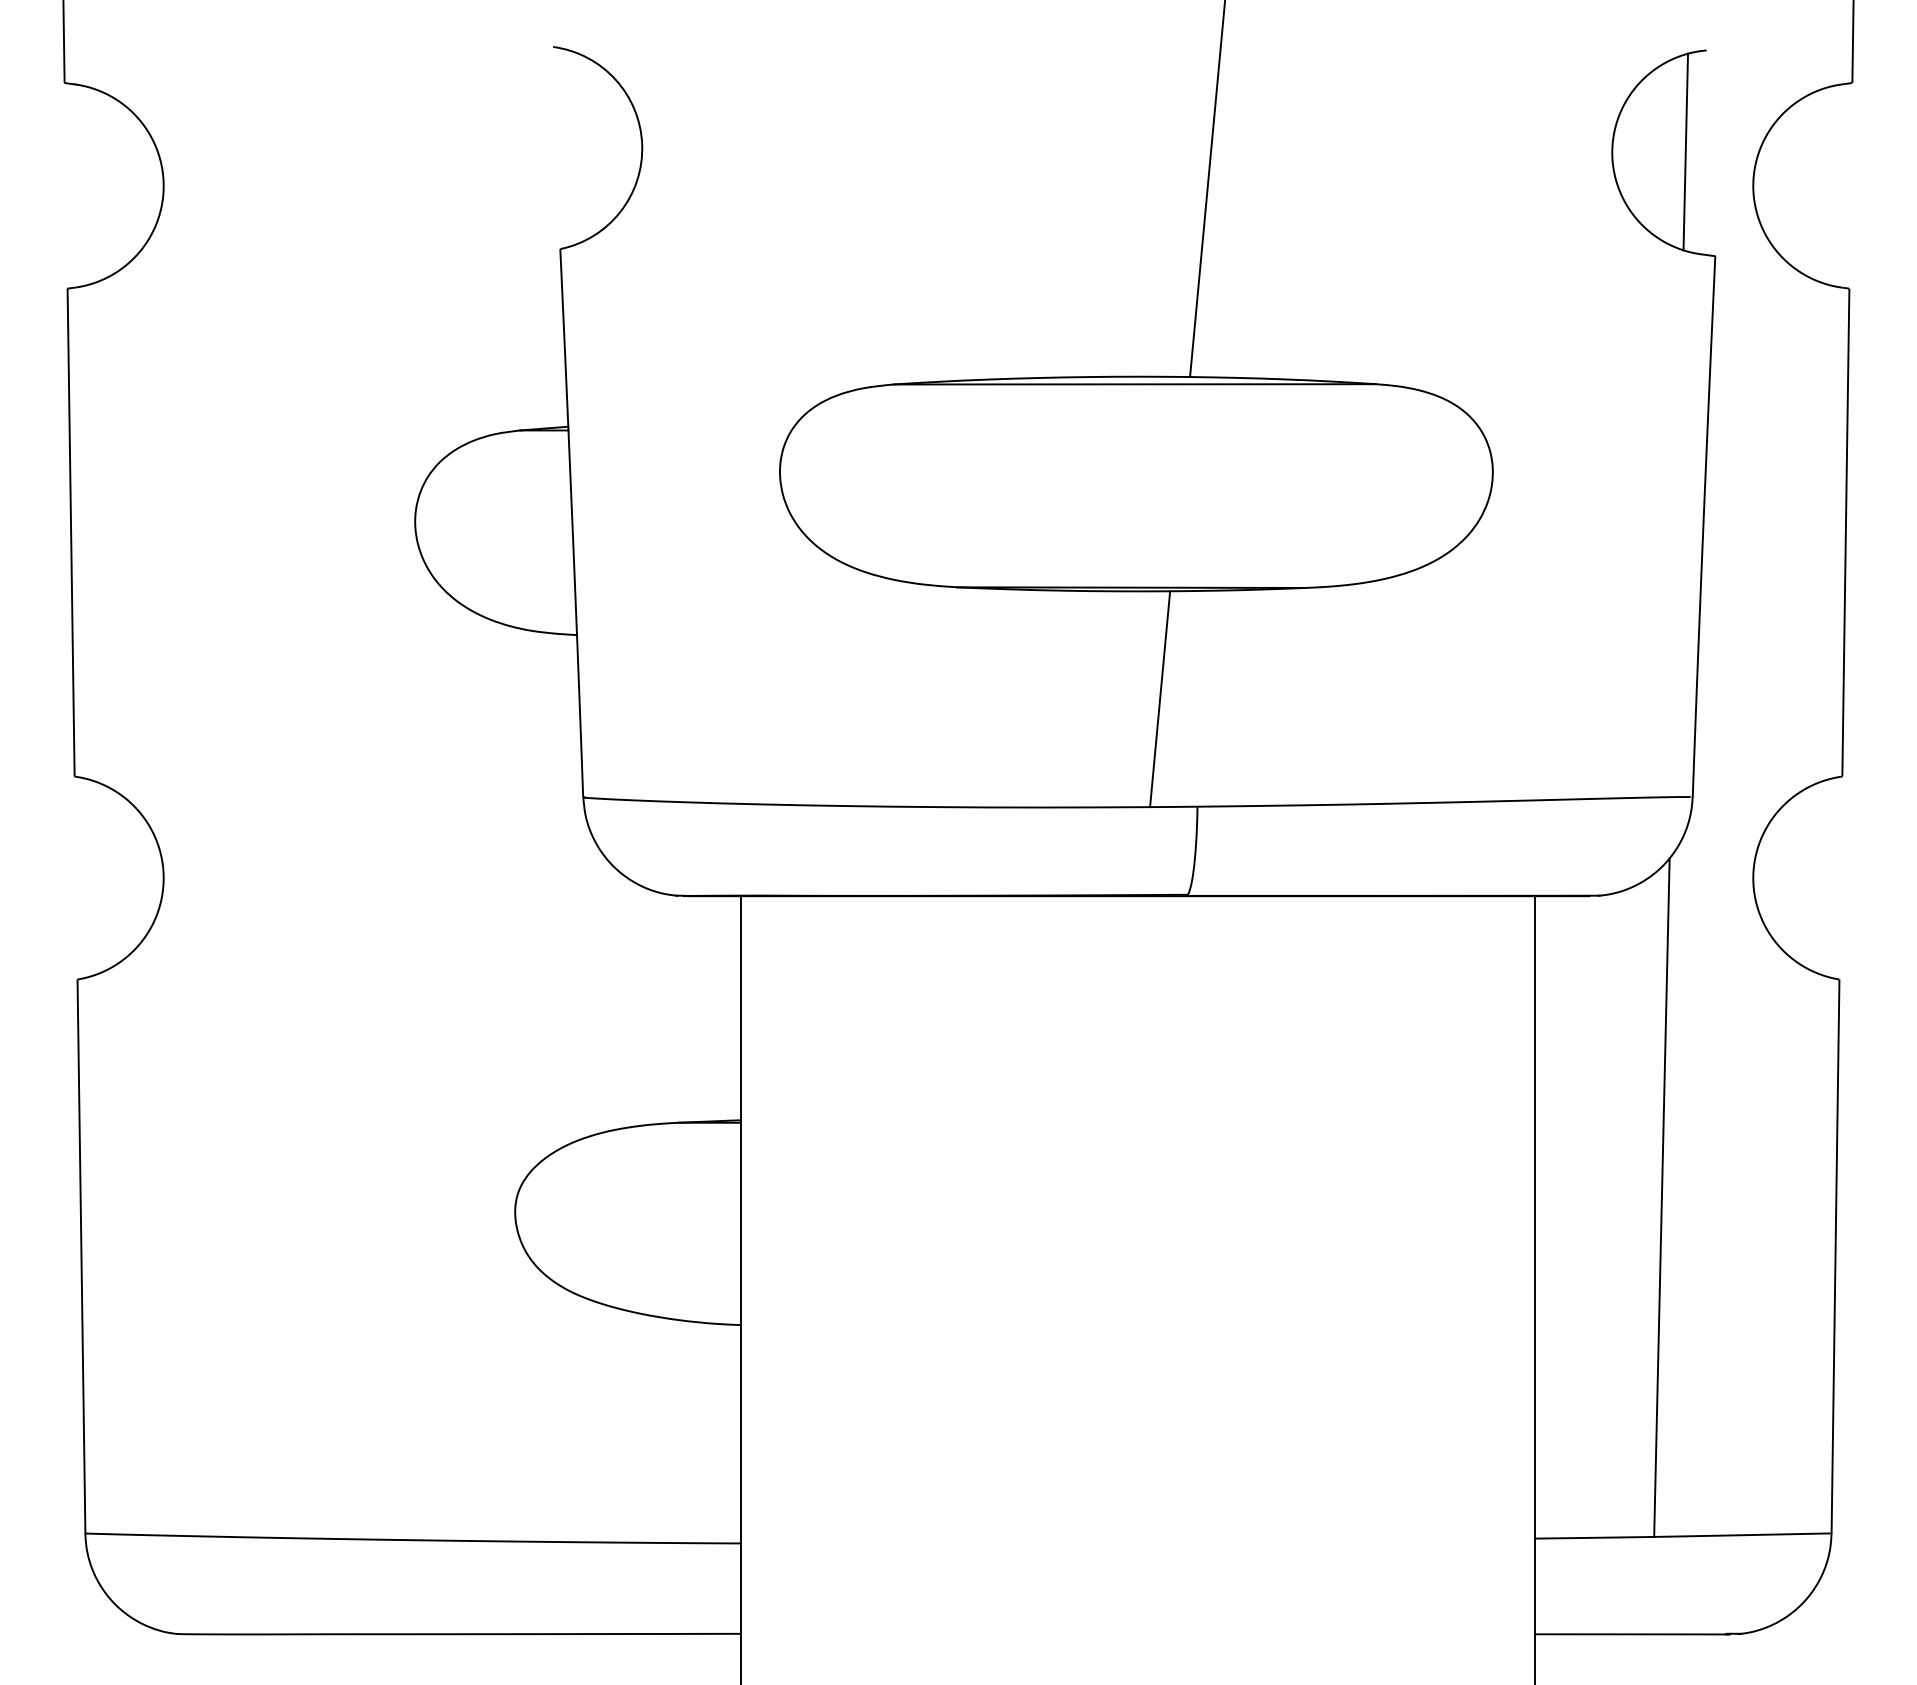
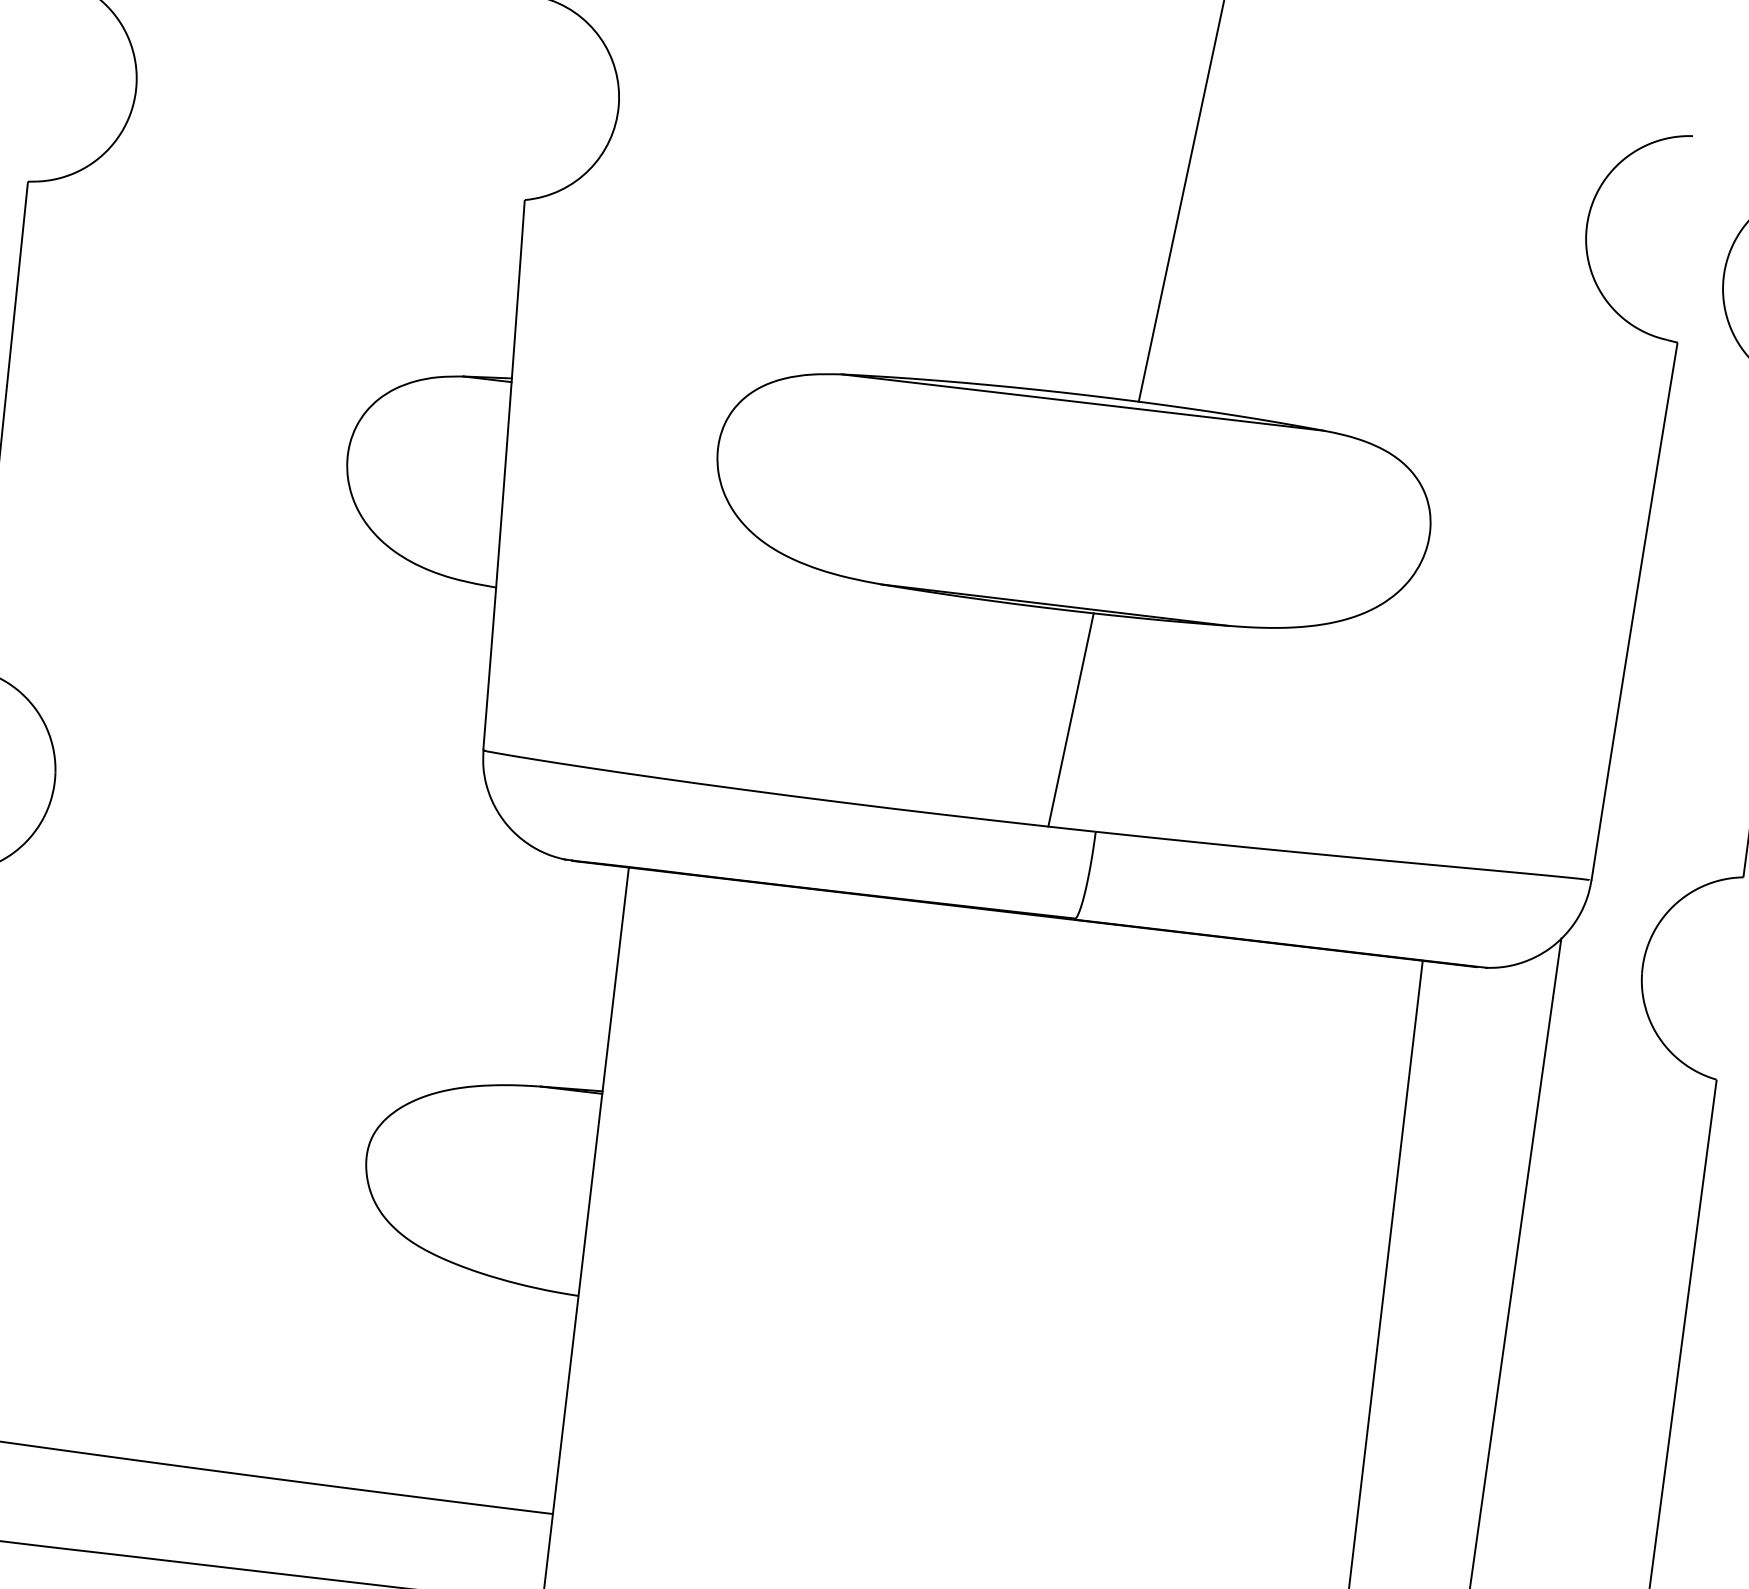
line: (1685, 151) -> (1660, 234), removed

